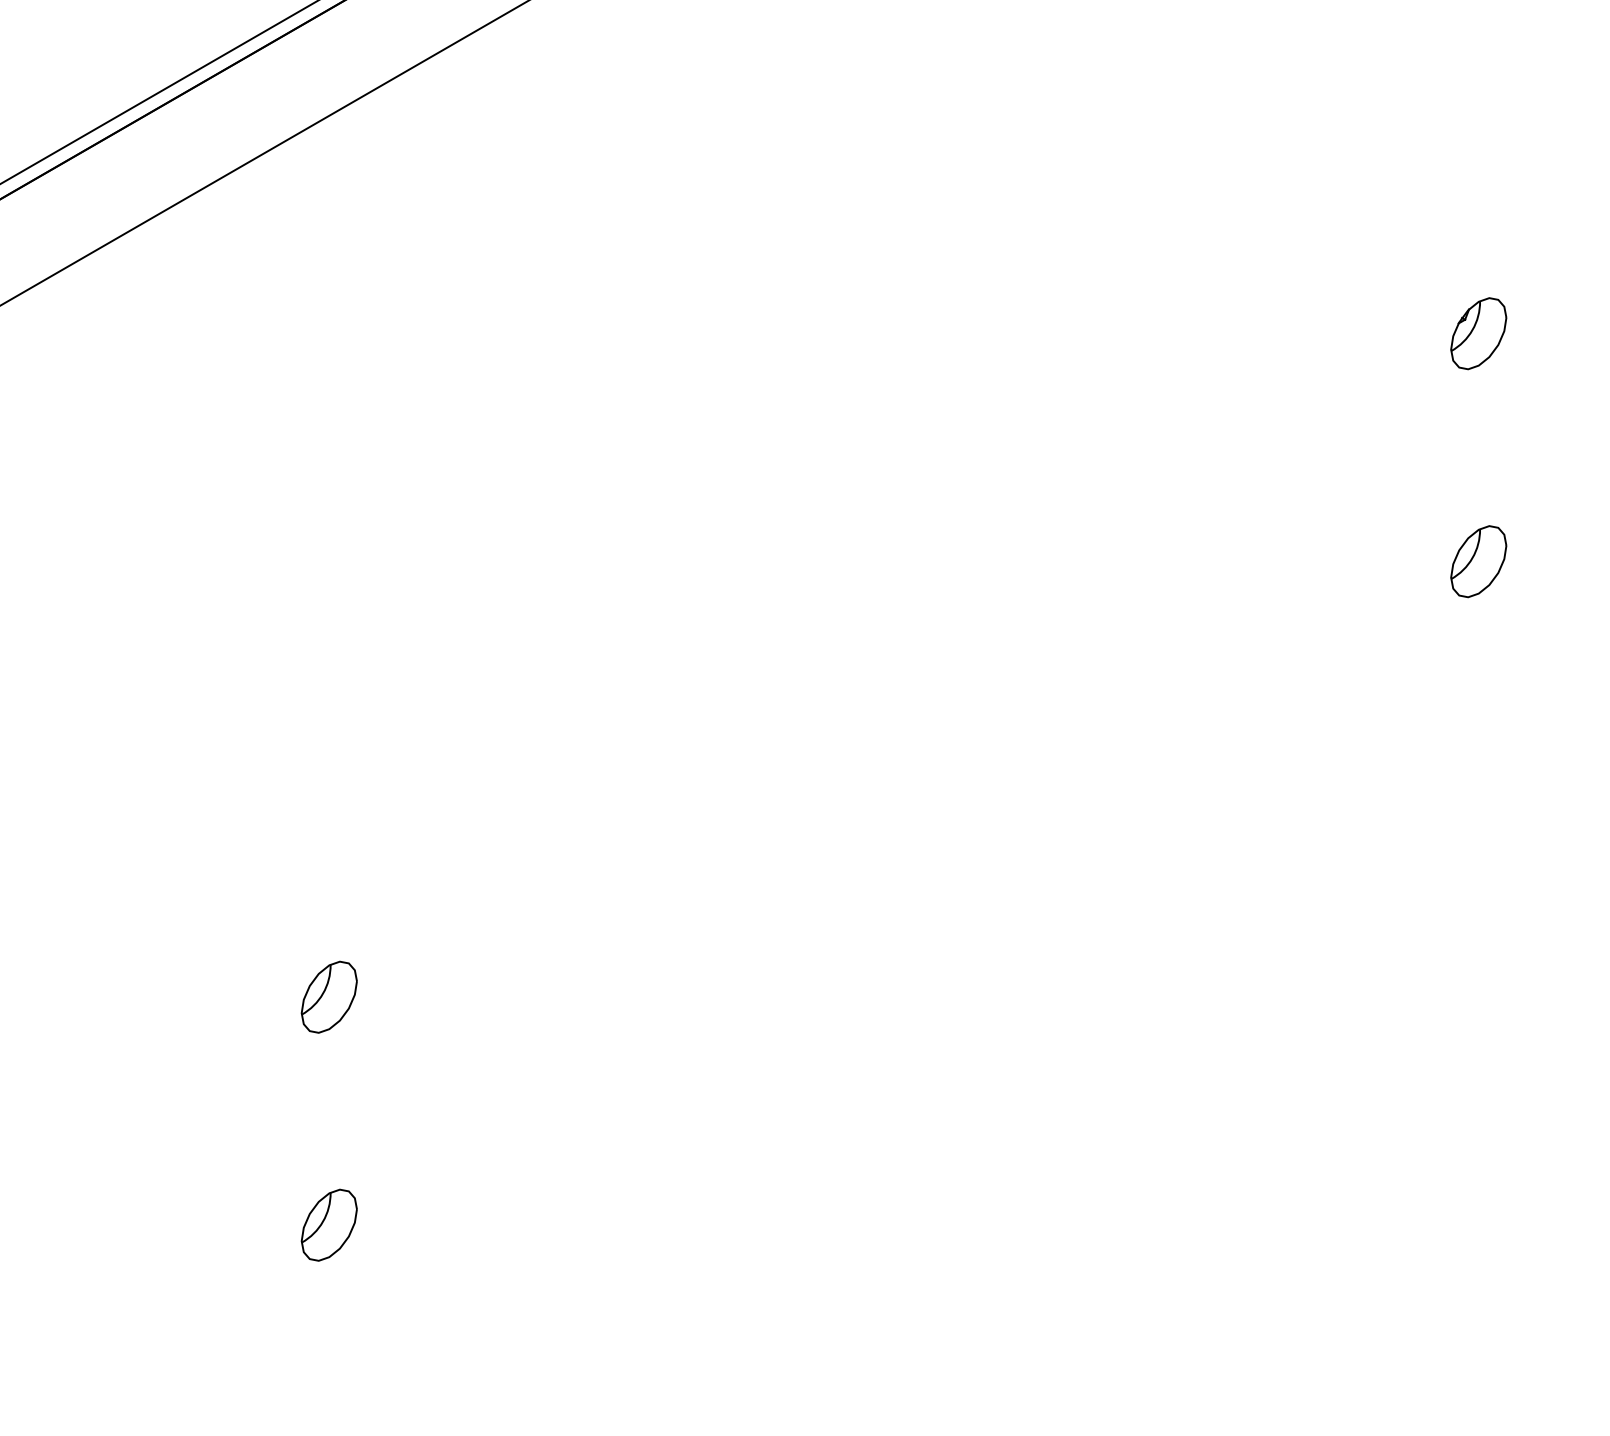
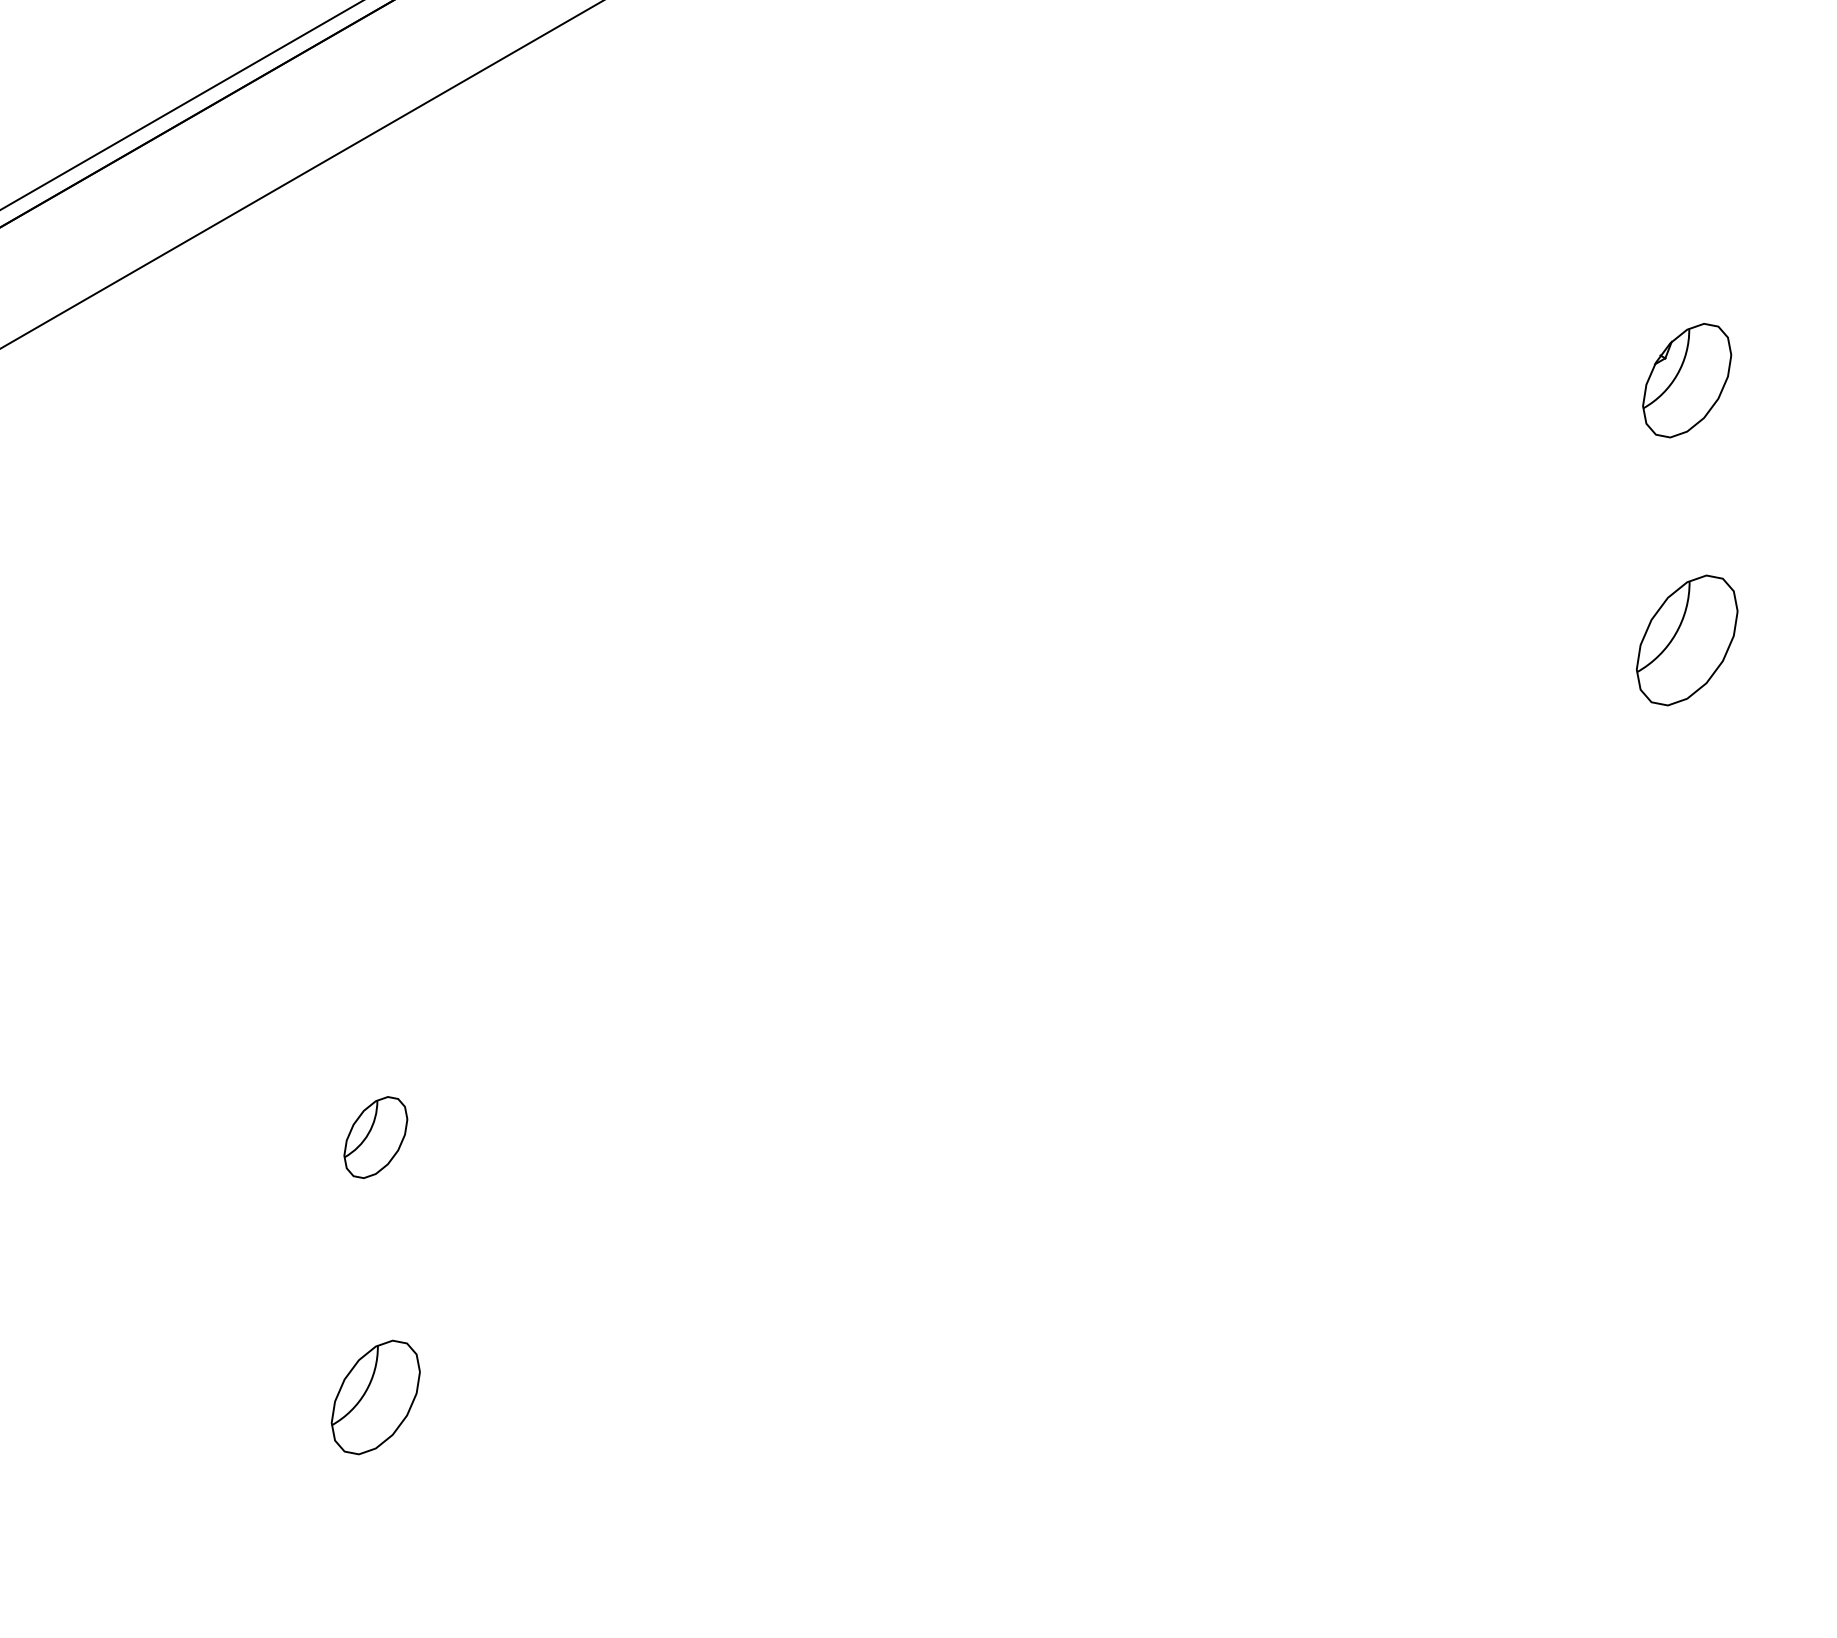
part: (1478, 333) -> (1686, 380), size x1.4
part: (1478, 561) -> (1686, 640), size x1.6
part: (329, 1225) -> (375, 1397), size x1.4

